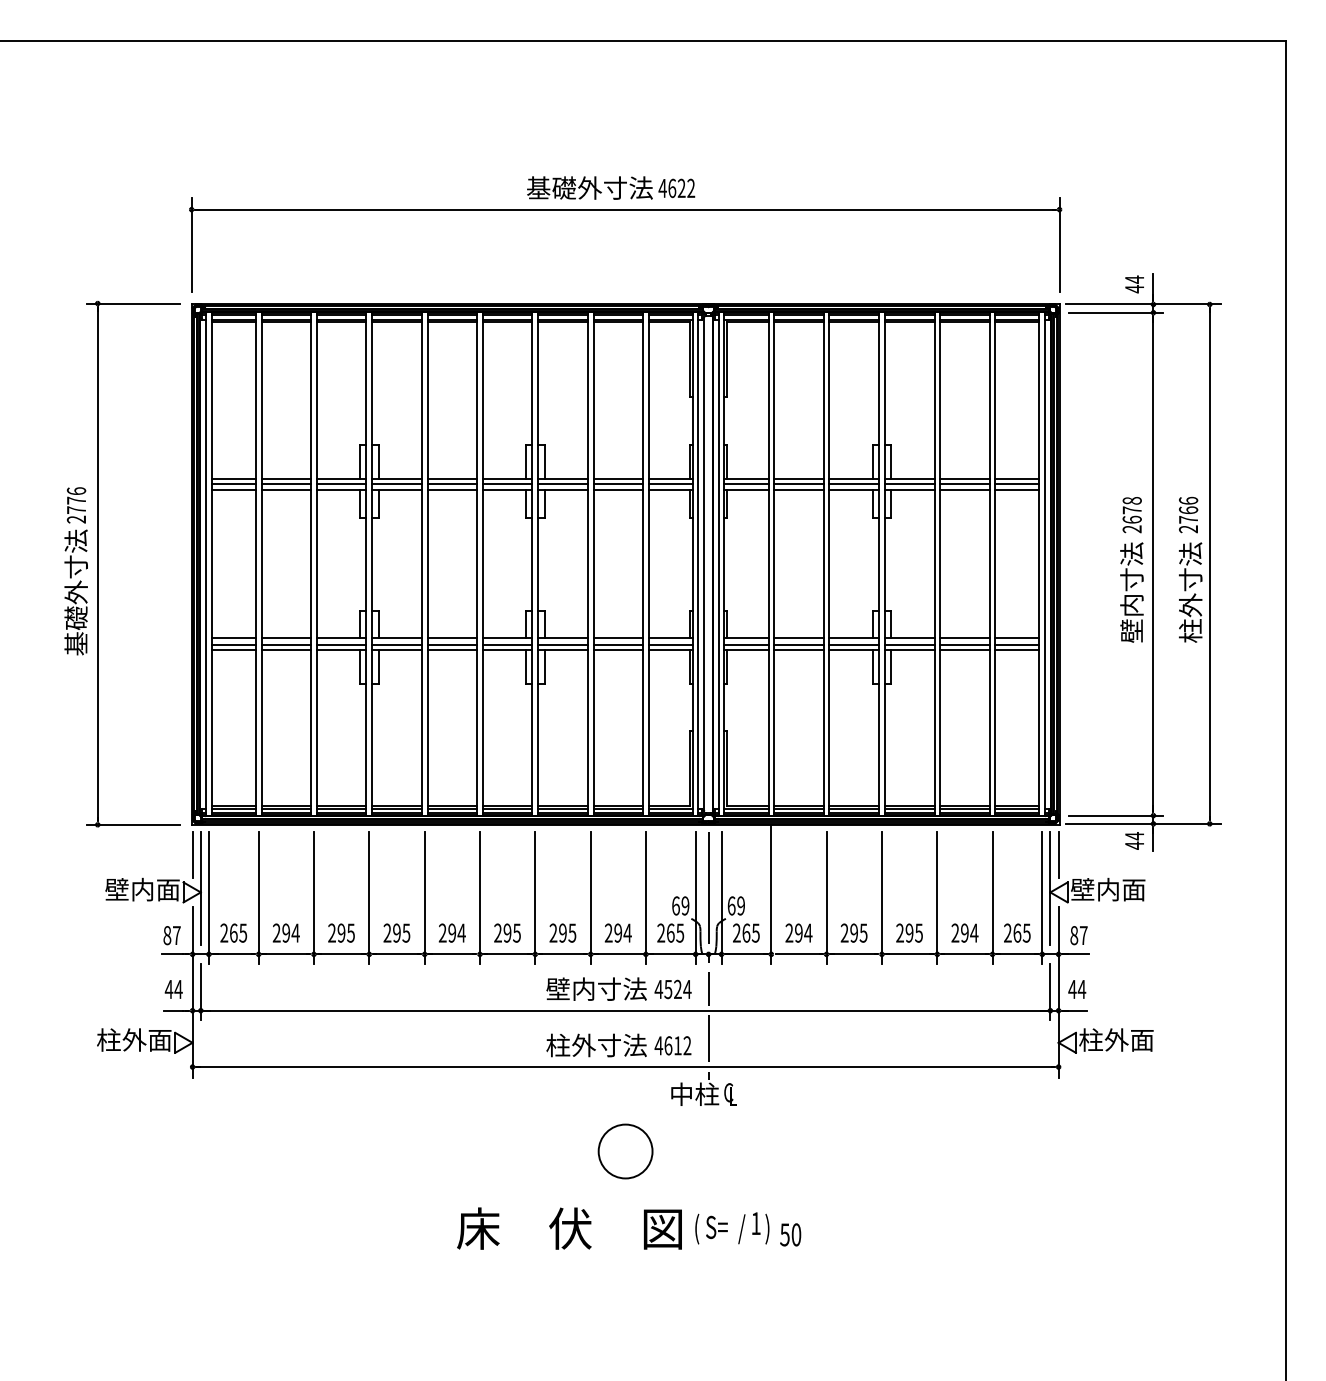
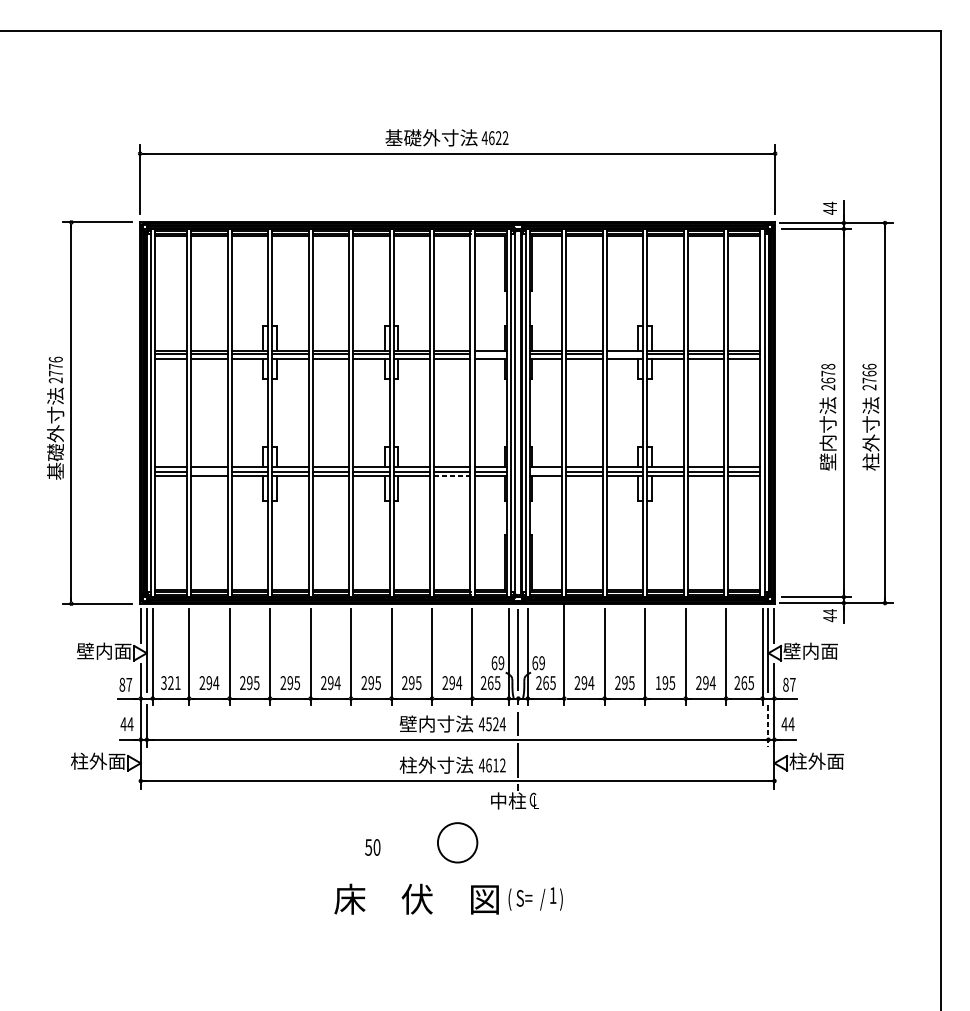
line: (670, 483) -> (490, 354), removed
line: (854, 483) -> (625, 354), removed
line: (286, 644) -> (209, 471), removed
line: (746, 644) -> (546, 471), removed
line: (618, 649) -> (452, 475), solid -> dashed
text: (233, 932) -> (170, 682), 265 -> 321
text: (899, 932) -> (658, 682), 295 -> 195
line: (1050, 992) -> (768, 726), solid -> dashed
text: (790, 1234) -> (372, 847), moved

